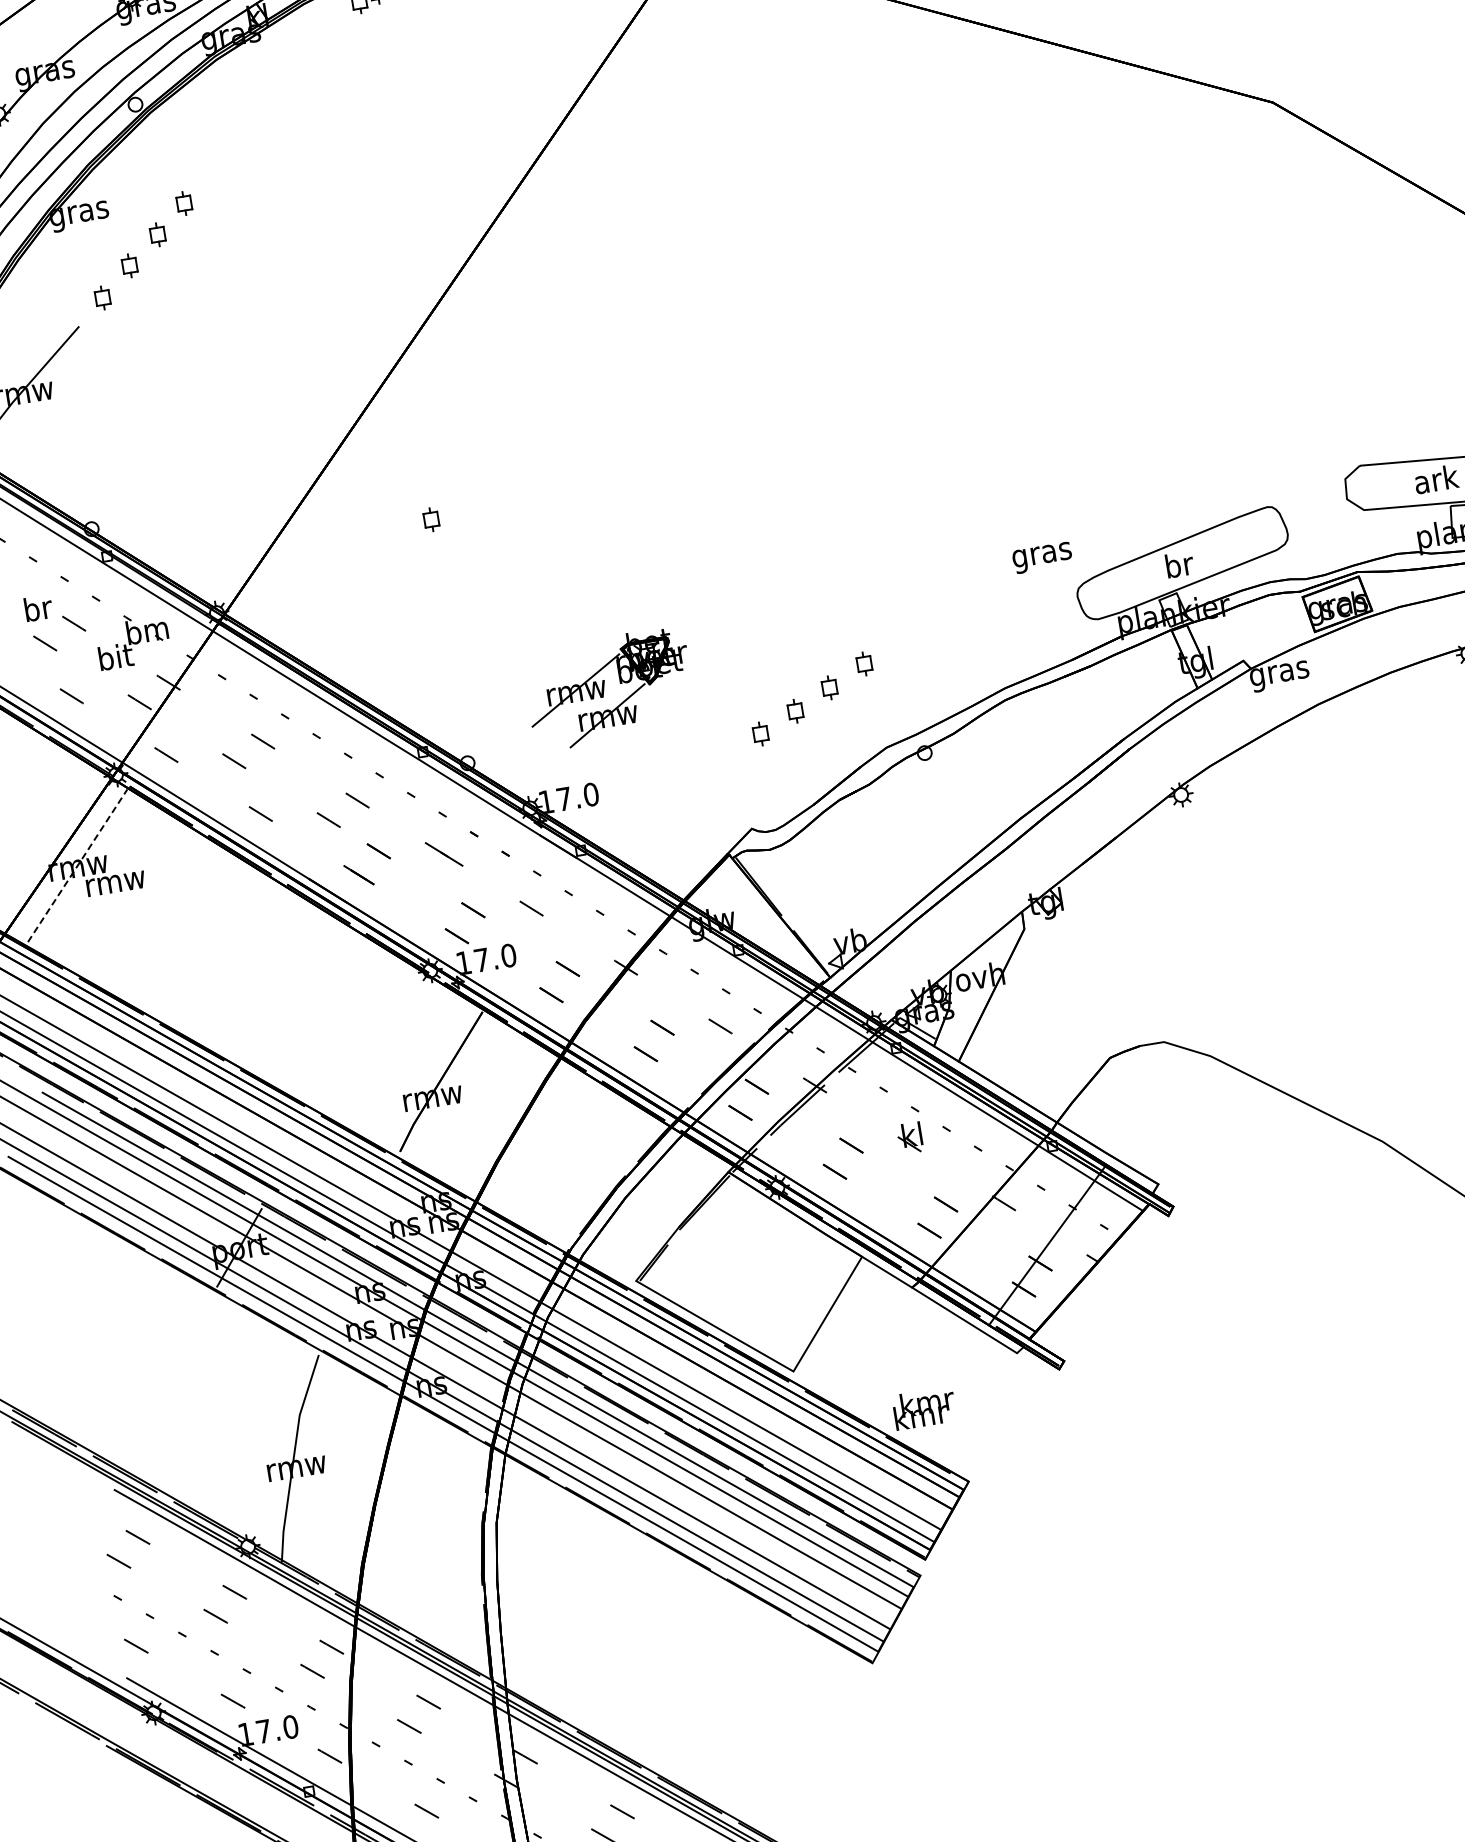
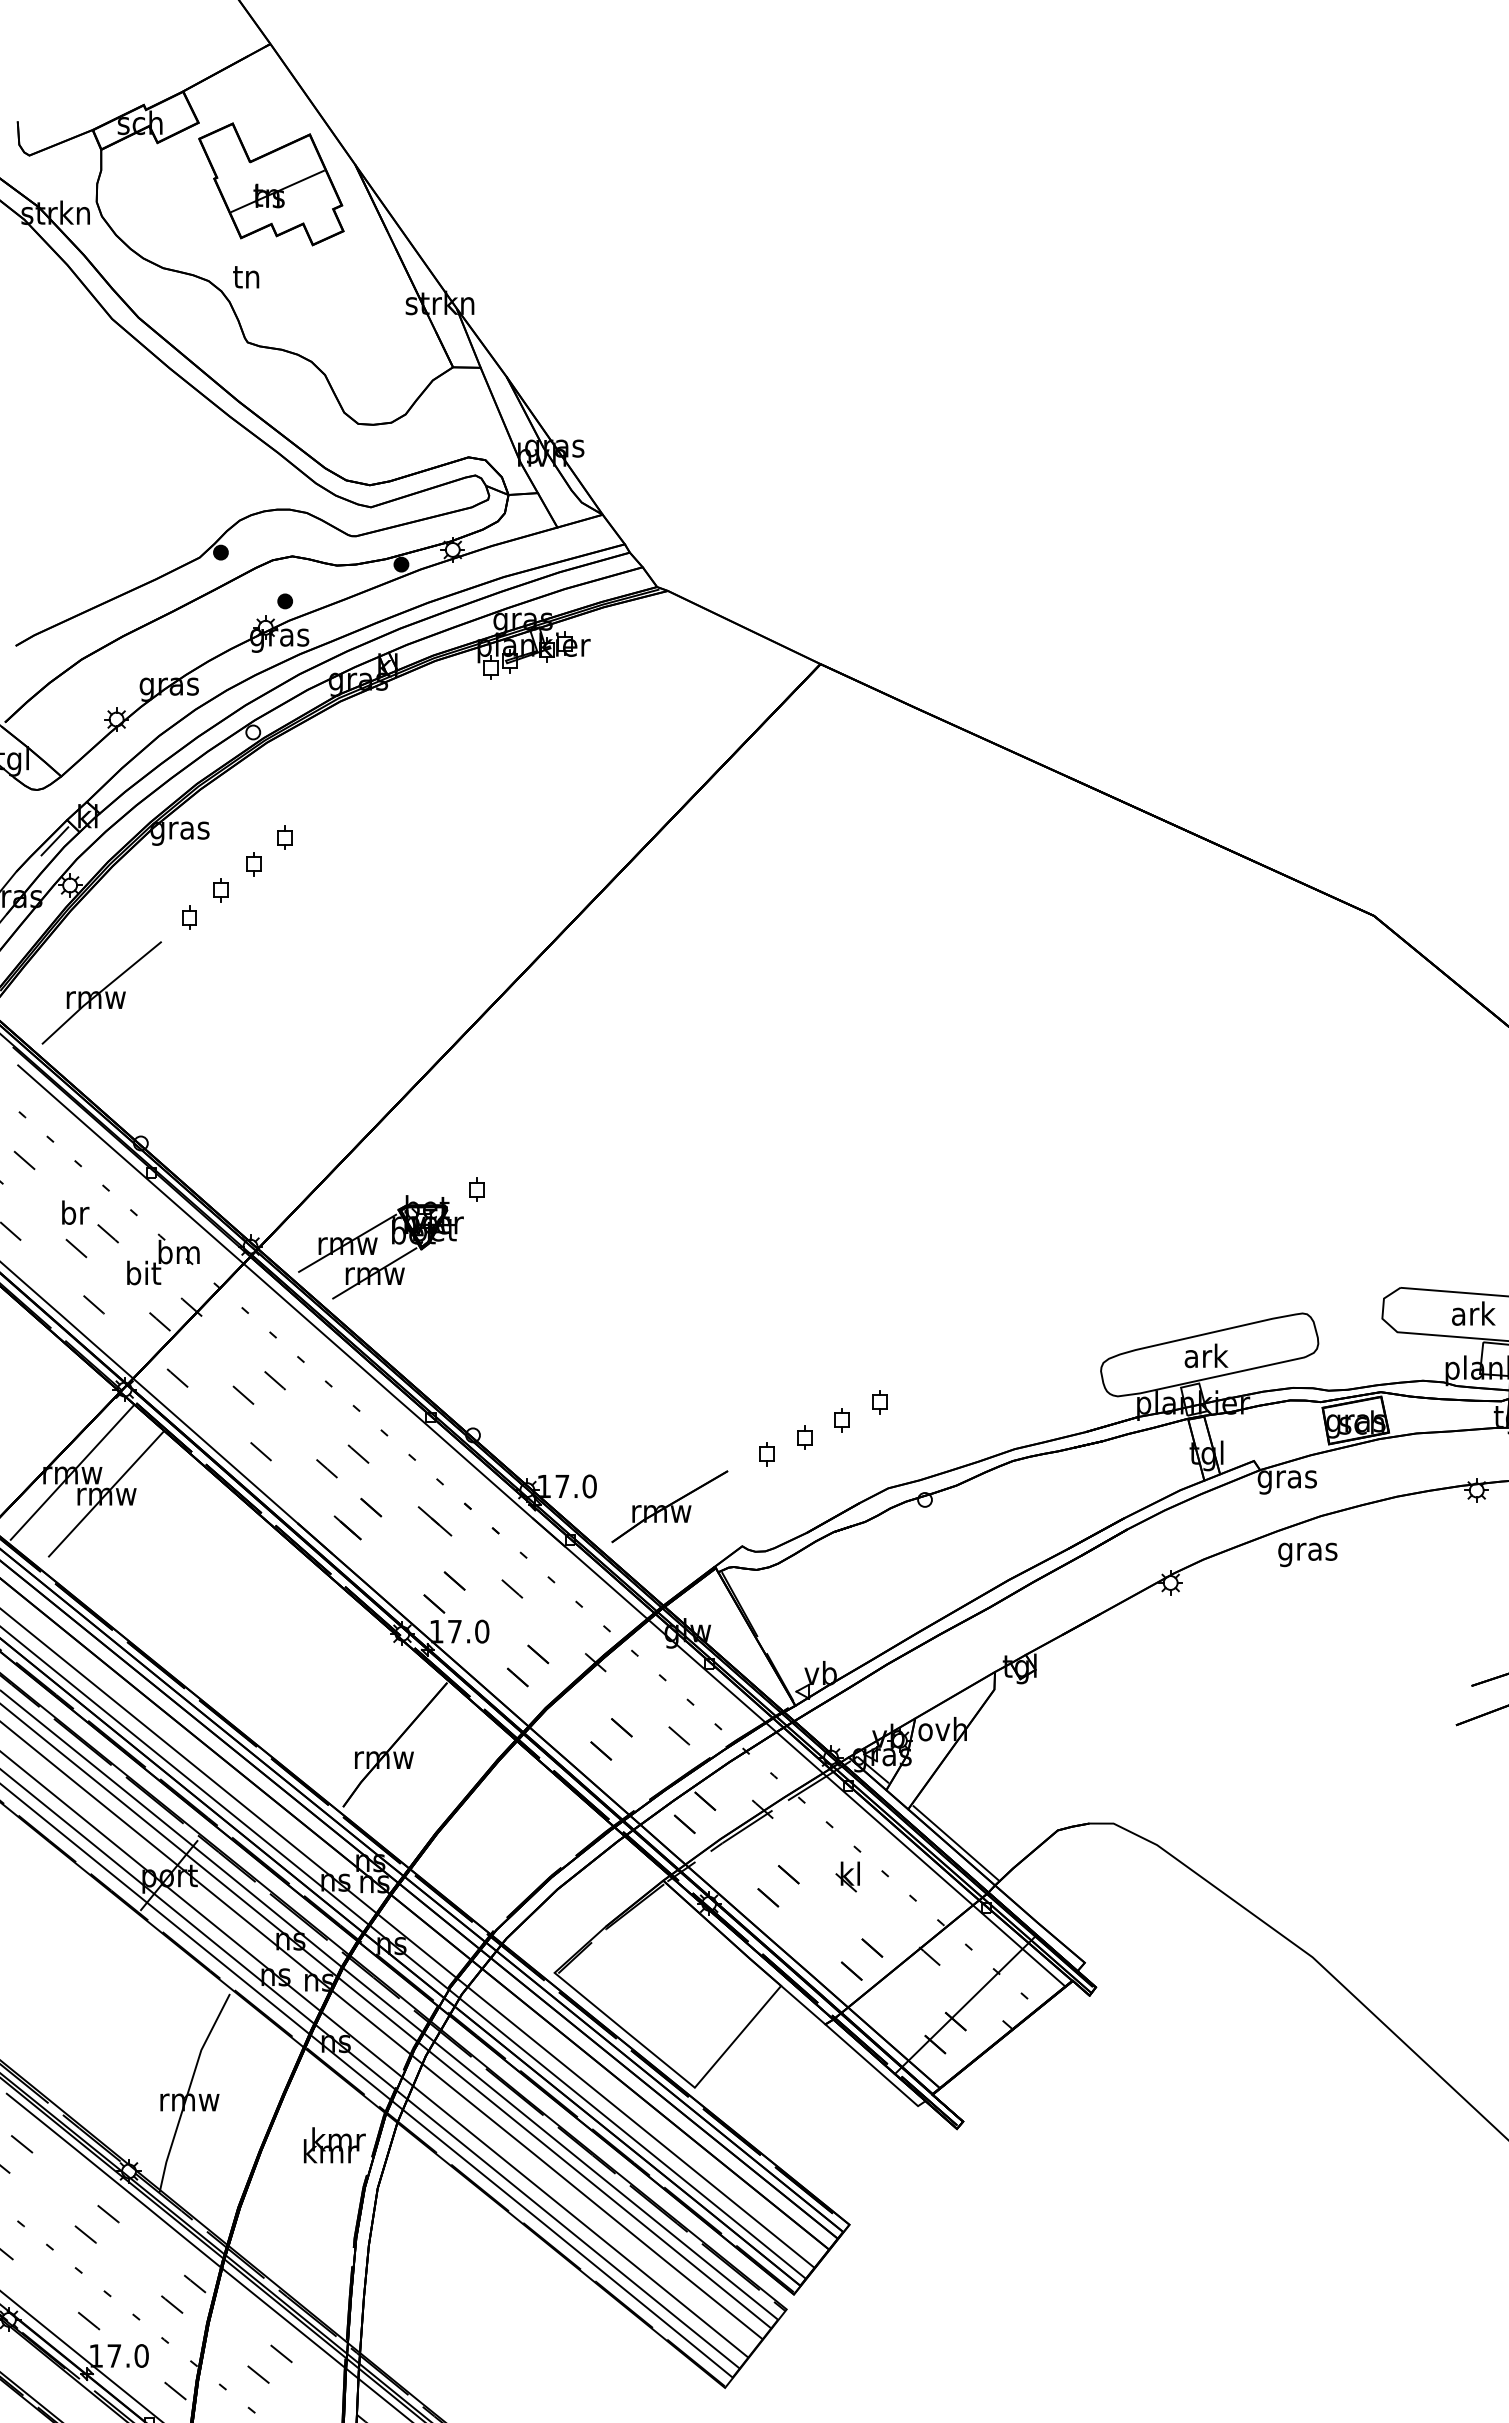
text: (1042, 557) -> (1307, 1554), moved
text: (1179, 564) -> (1206, 1355), br -> ark
part: (609, 689) -> (380, 1247), moved
part: (673, 801) -> (669, 1506), added
line: (77, 865) -> (72, 1472), dashed -> solid
line: (113, 880) -> (105, 1493), added
line: (1012, 1087) -> (956, 1843), added
text: (924, 1408) -> (334, 2145), moved

